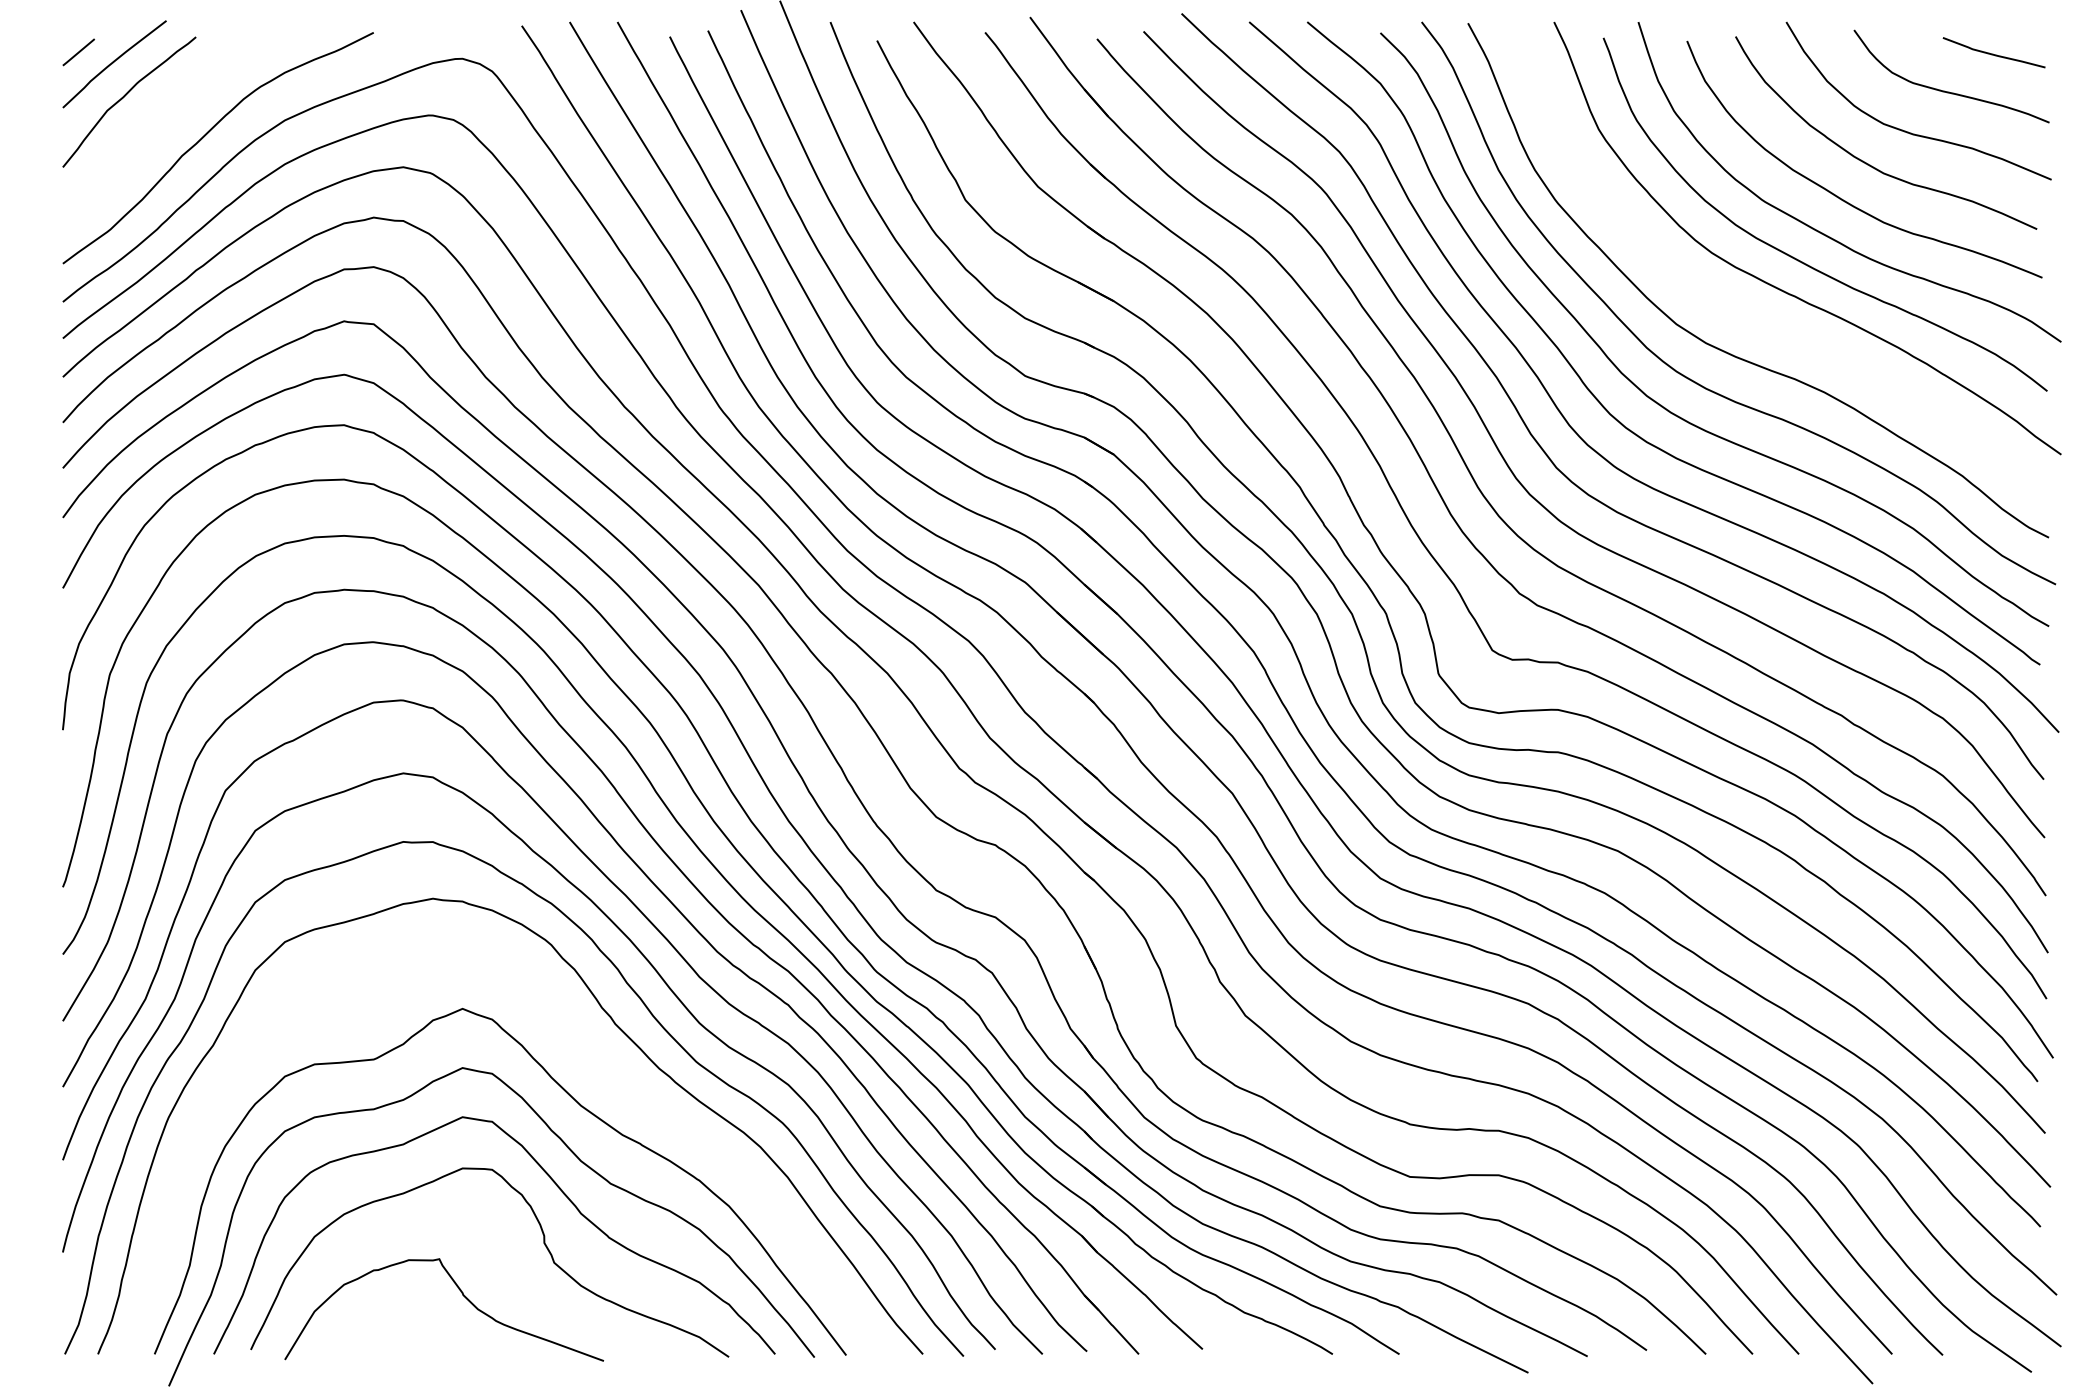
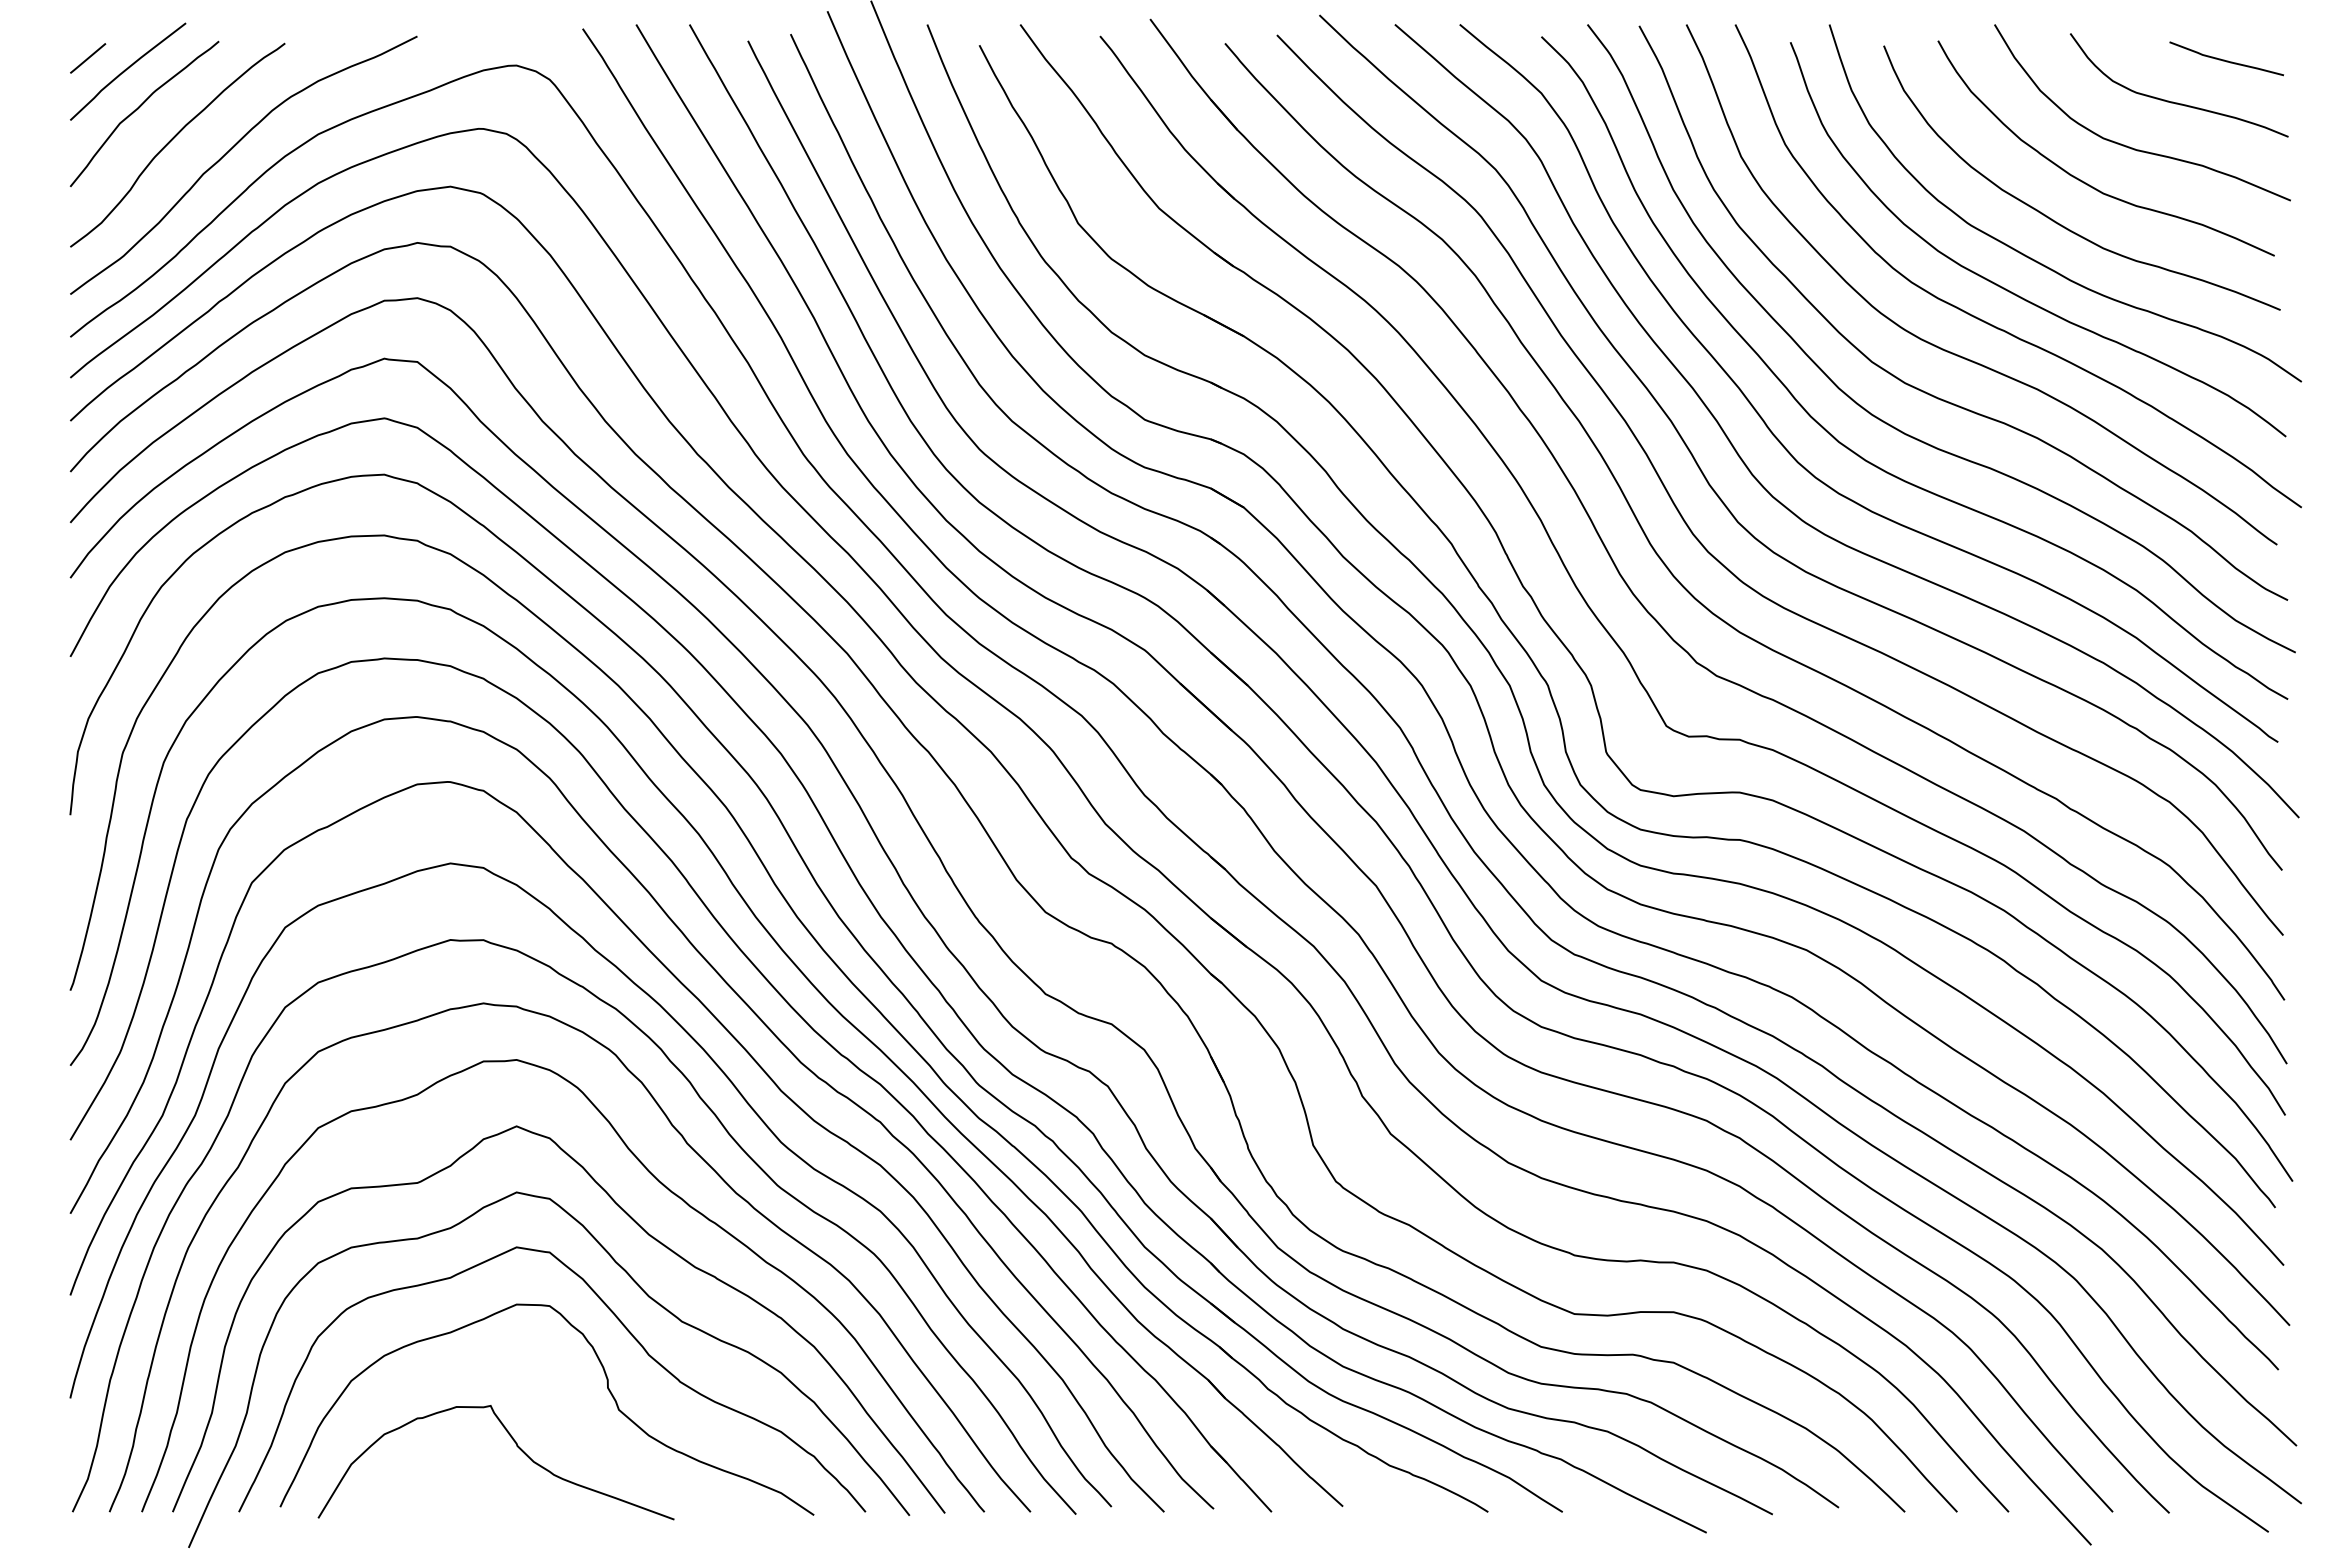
curve: (155, 125) -> (173, 139), added
curve: (1749, 315) -> (1953, 352), added
curve: (586, 1056) -> (655, 1179), added

